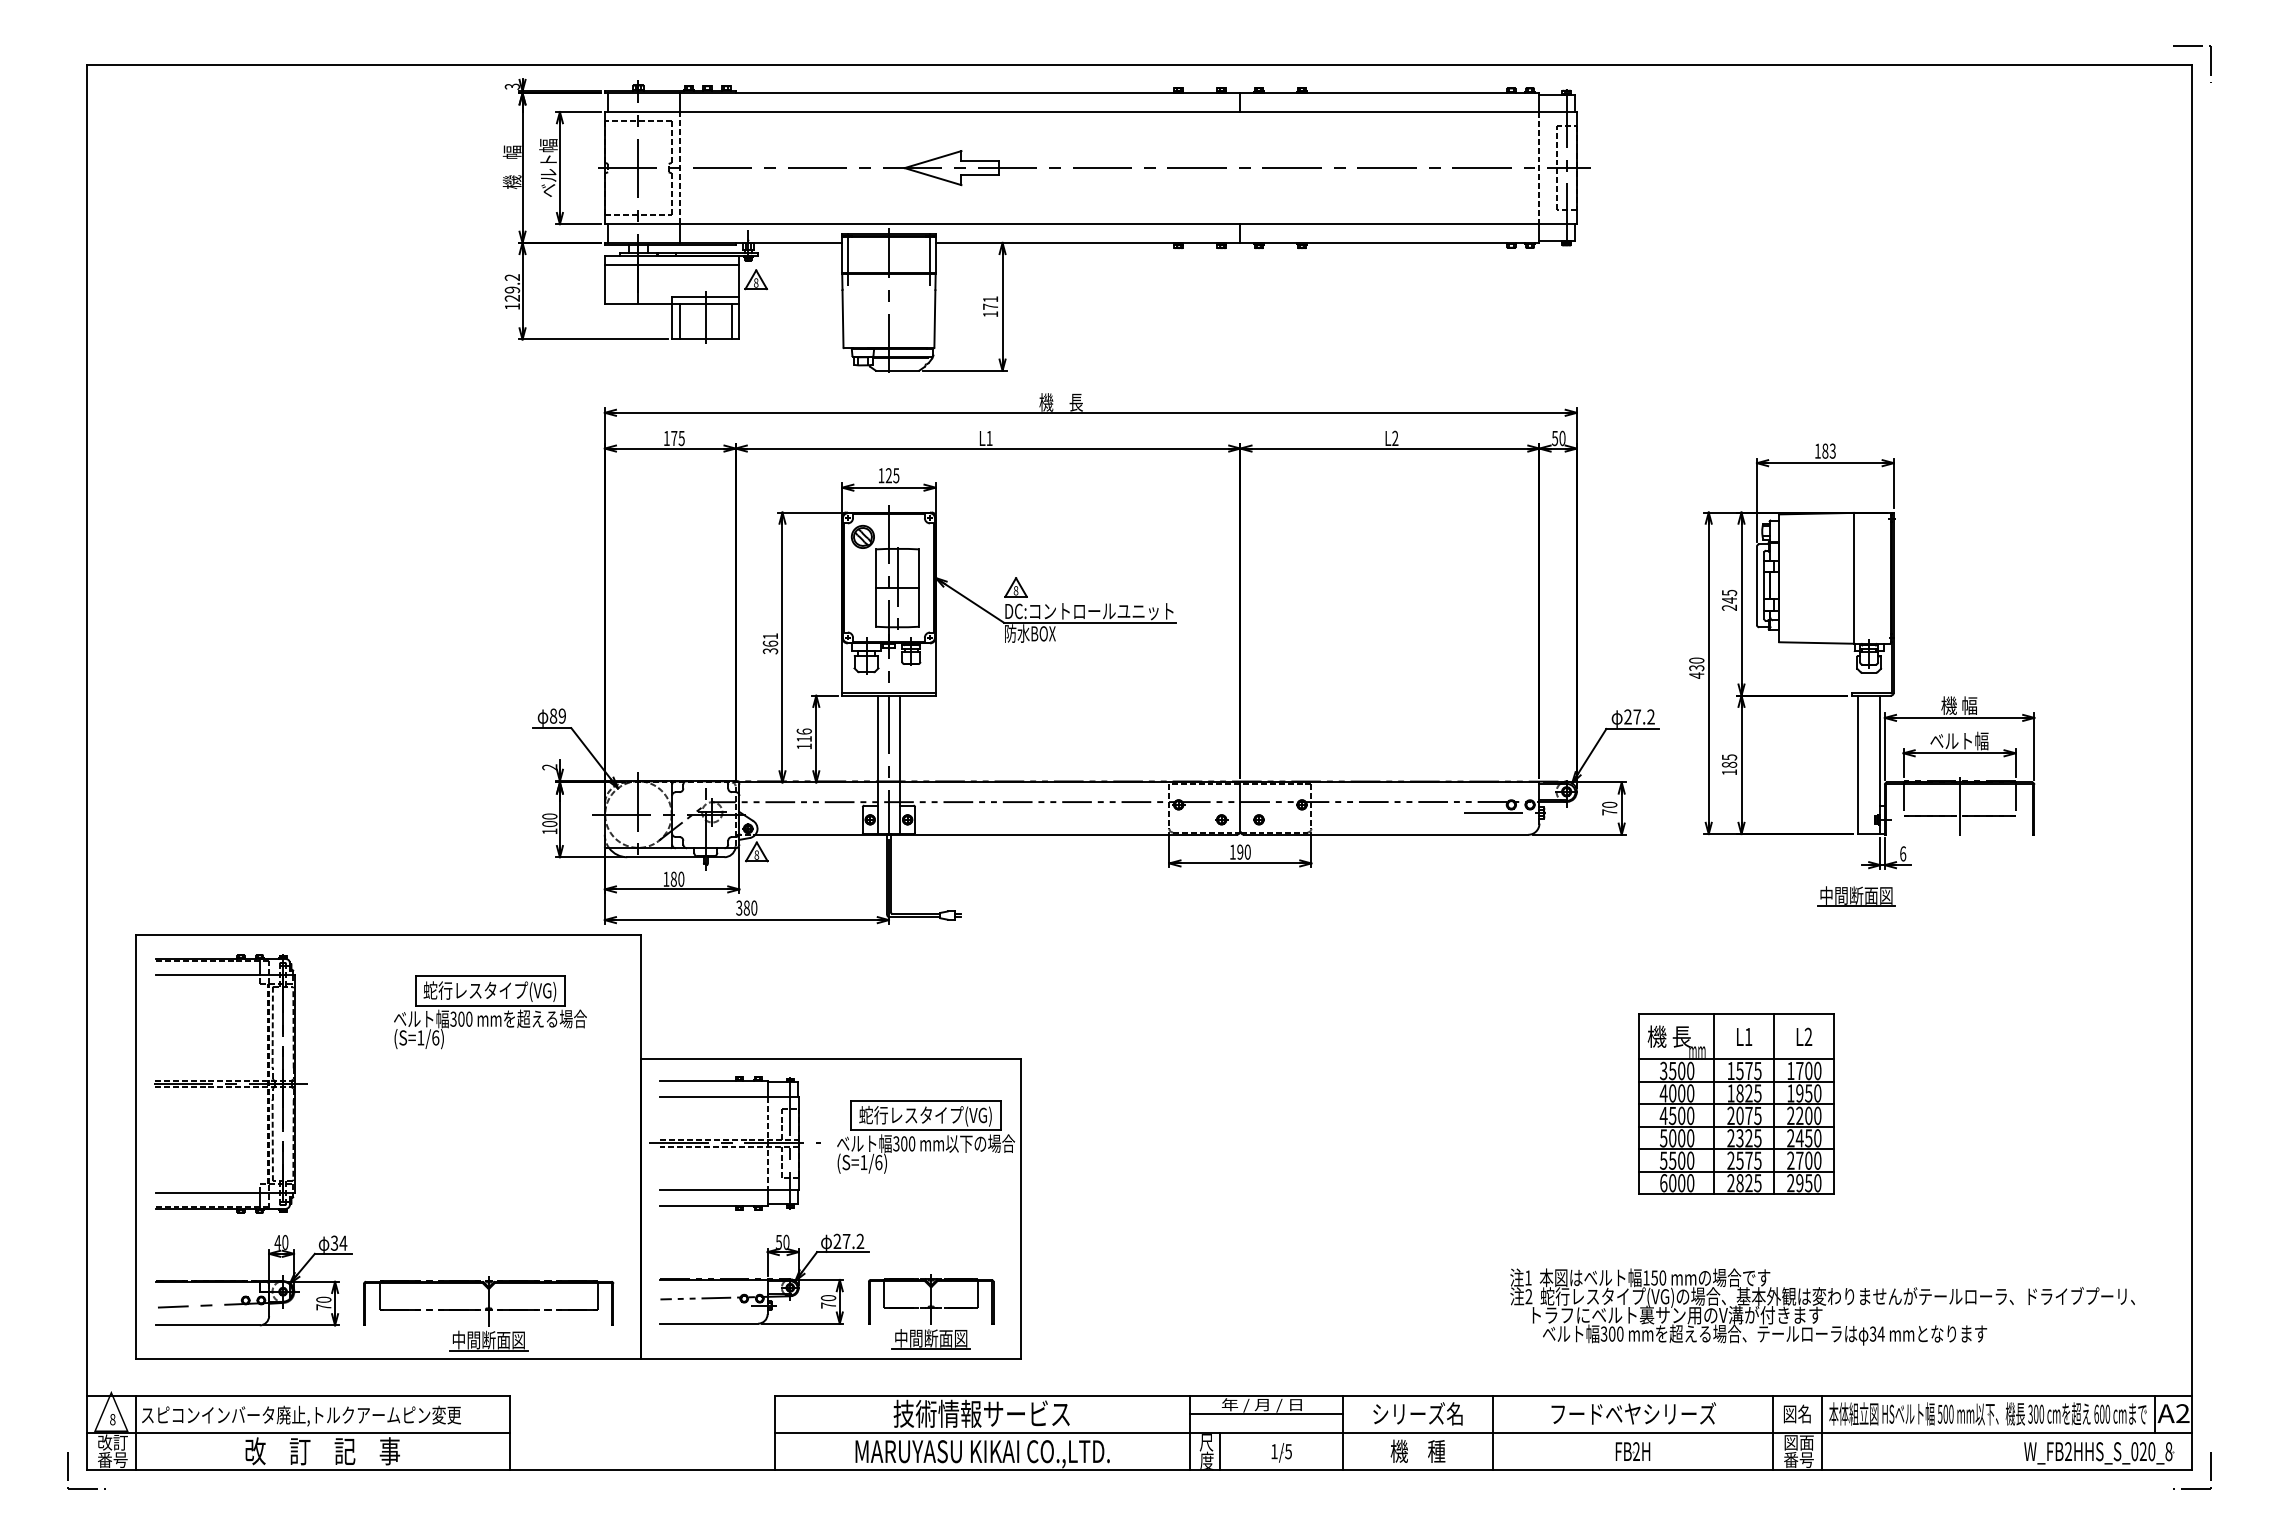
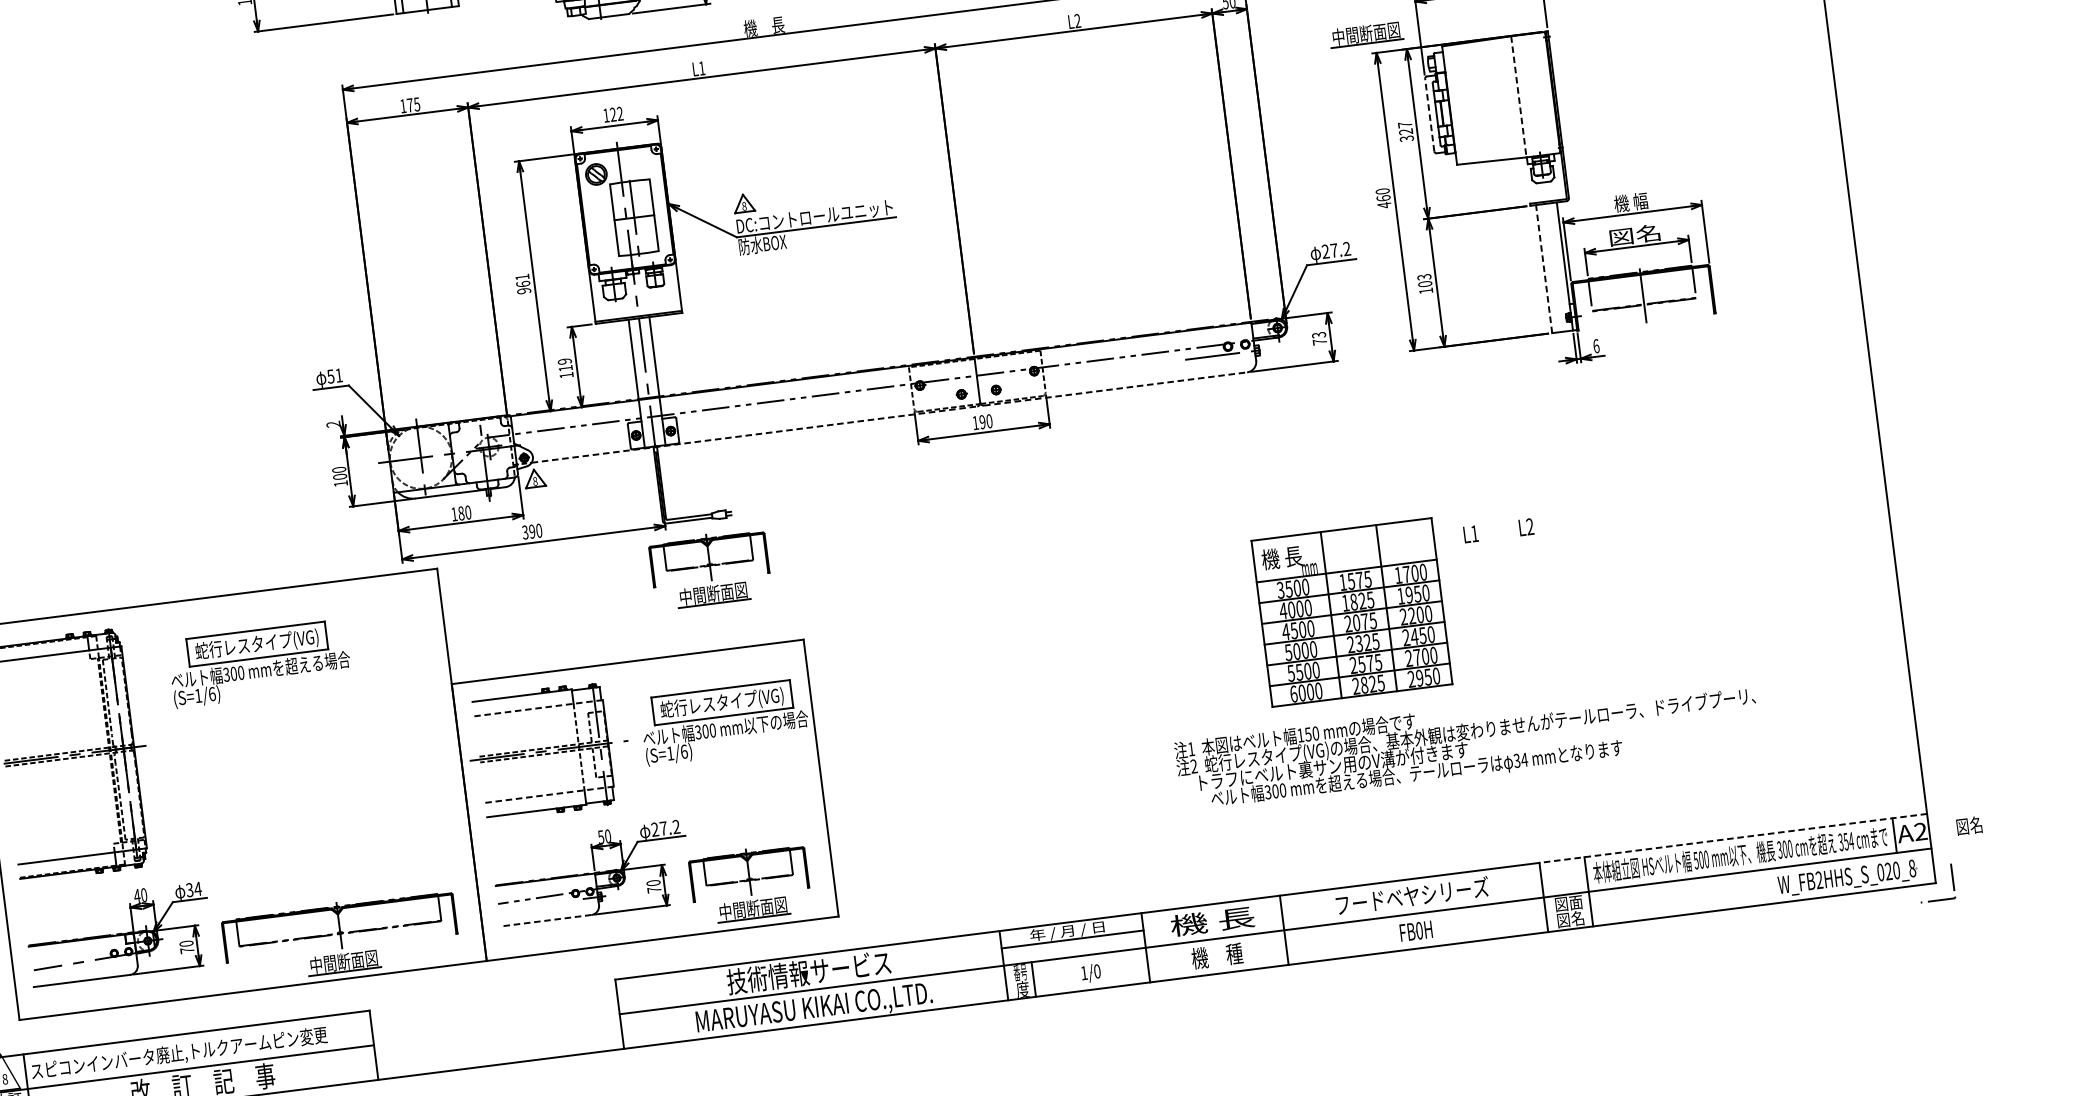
text: (896, 475) -> (620, 113), 125 -> 122
line: (1854, 578) -> (1519, 96), solid -> dashed
line: (1756, 585) -> (1429, 114), solid -> dashed
text: (1729, 599) -> (1405, 131), 245 -> 327
text: (770, 651) -> (524, 291), 361 -> 961
text: (1696, 668) -> (1383, 198), 430 -> 460
text: (557, 715) -> (334, 375), 89 -> 51
text: (803, 731) -> (564, 361), 116 -> 119
text: (1959, 740) -> (1635, 234), ベルト幅 -> 図名
text: (1728, 760) -> (1423, 280), 185 -> 103
line: (1857, 764) -> (1543, 268), solid -> dashed
text: (1609, 804) -> (1318, 334), 70 -> 73
line: (996, 834) -> (754, 434), solid -> dashed
line: (1386, 834) -> (1115, 388), solid -> dashed
part: (1856, 896) -> (1366, 34), moved
text: (746, 907) -> (531, 531), 380 -> 390
part: (931, 971) -> (710, 568), added
part: (490, 1012) -> (259, 664), moved
line: (729, 1096) -> (538, 708), solid -> dashed
part: (1736, 1103) -> (1351, 611), moved
line: (730, 1190) -> (550, 794), solid -> dashed
text: (1822, 1306) -> (1467, 741), moved
line: (709, 1323) -> (546, 920), solid -> dashed
line: (1982, 1395) -> (1733, 838), solid -> dashed
text: (1417, 1413) -> (1212, 921), シリーズ名 -> 機 長
text: (1796, 1413) -> (1968, 825), moved
text: (2102, 1413) -> (1846, 840), 600 -> 354
text: (1206, 1442) -> (1020, 972), 尺 -> 番号
text: (1288, 1451) -> (1097, 971), 1/5 -> 1/0
text: (1636, 1451) -> (1419, 930), FB2H -> FB0H
text: (1798, 1459) -> (1570, 919), 番号 -> 図名

